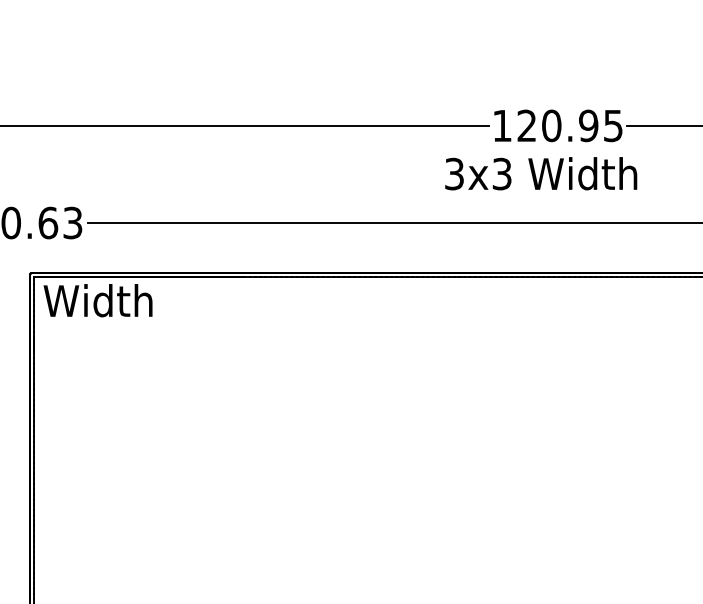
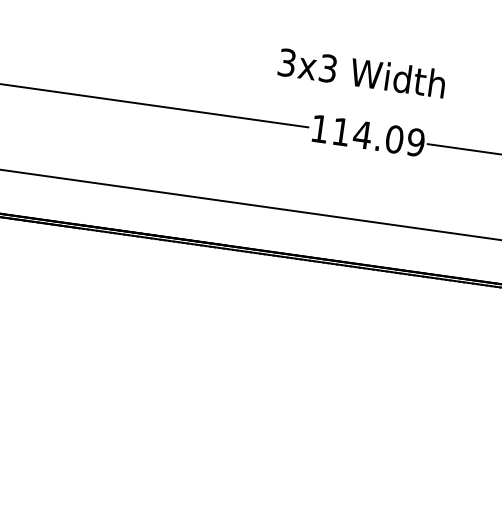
text: (570, 125) -> (378, 136), 120.95 -> 114.09
text: (541, 173) -> (362, 72), moved

